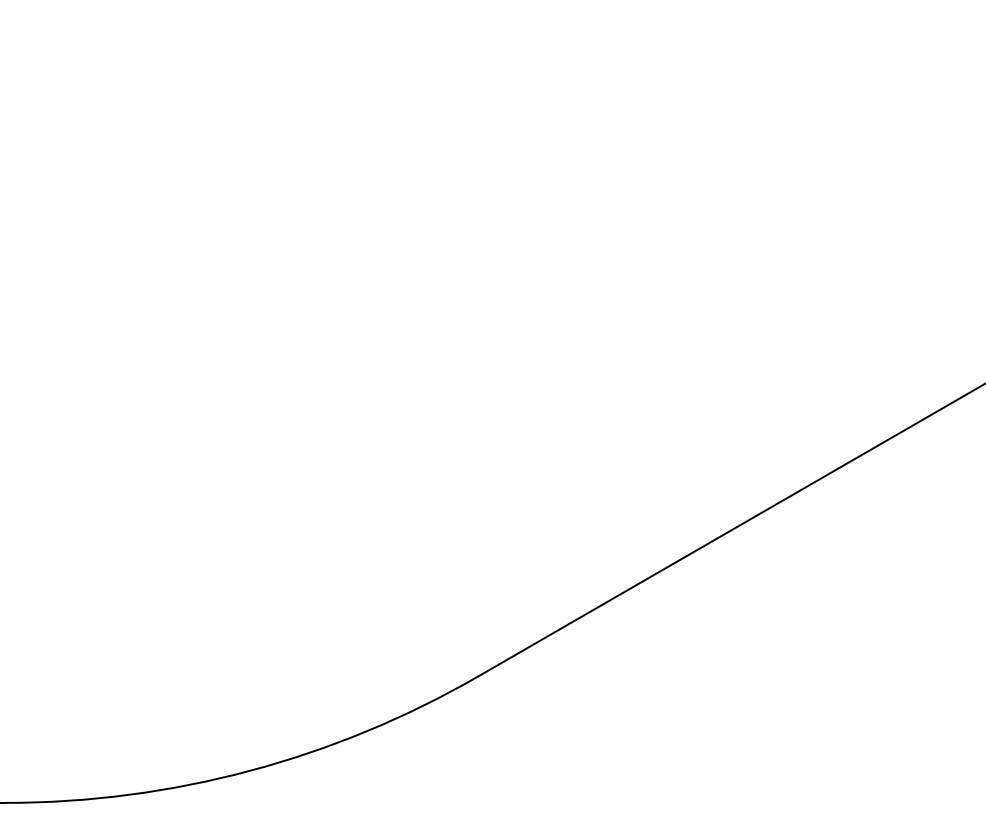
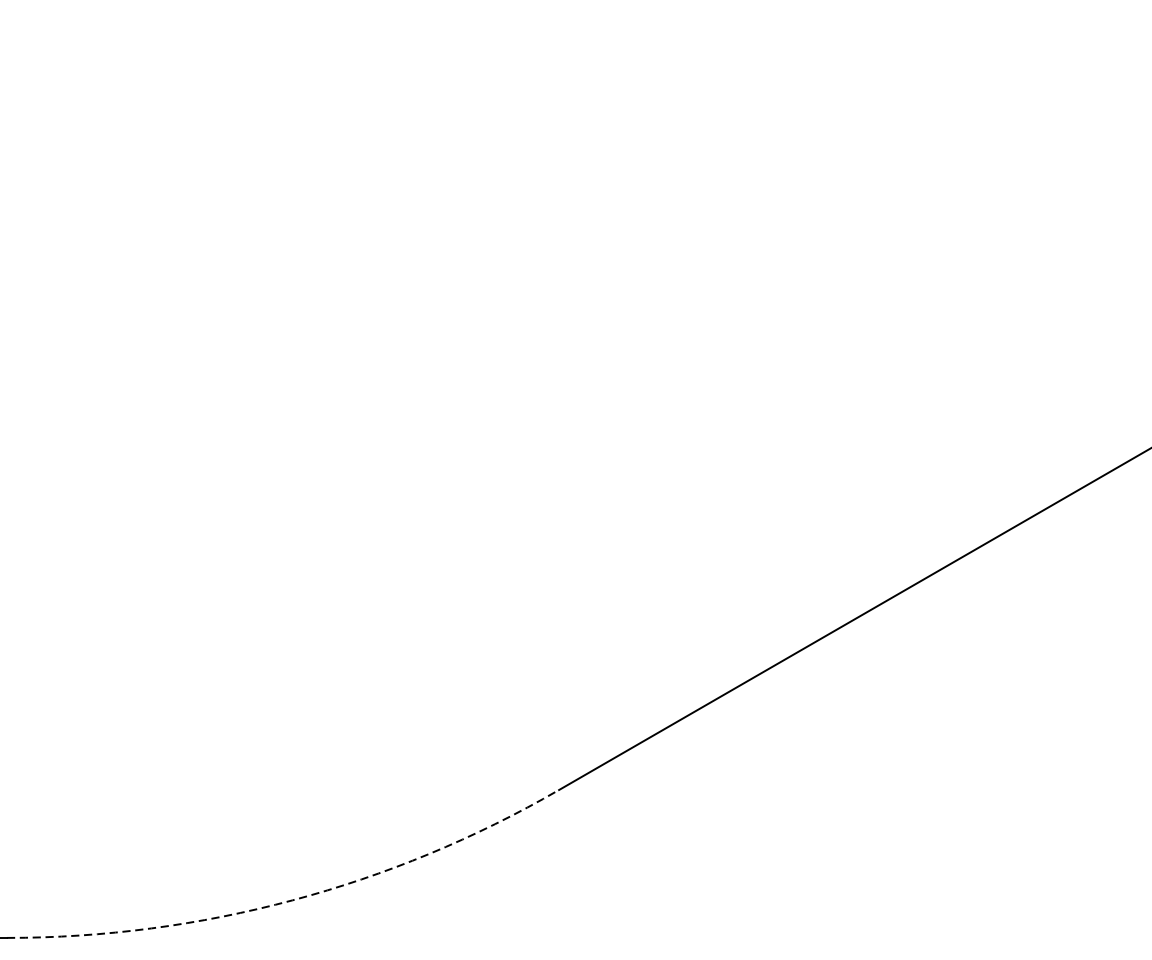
arc: (250, 770) -> (292, 900), solid -> dashed

